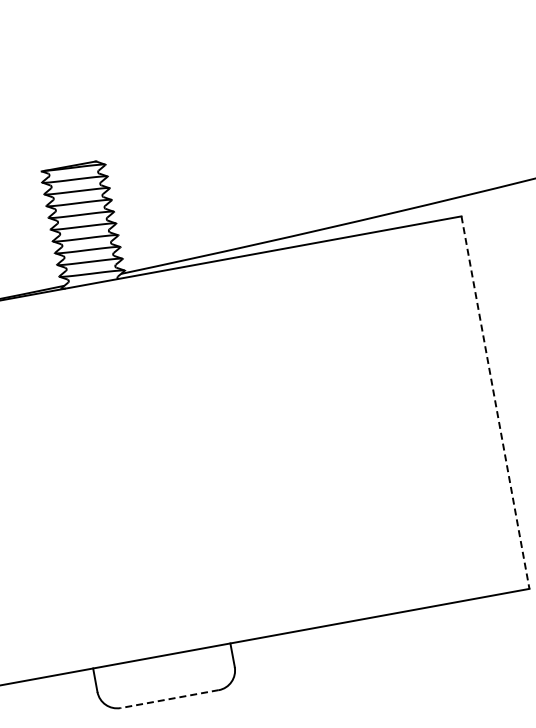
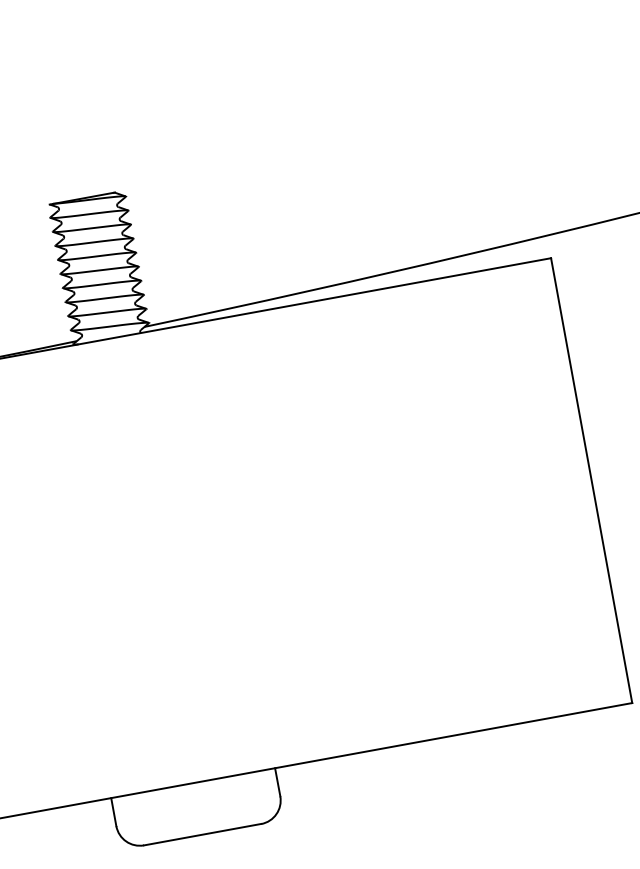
line: (495, 403) -> (591, 481), dashed -> solid
line: (169, 699) -> (202, 835), dashed -> solid

